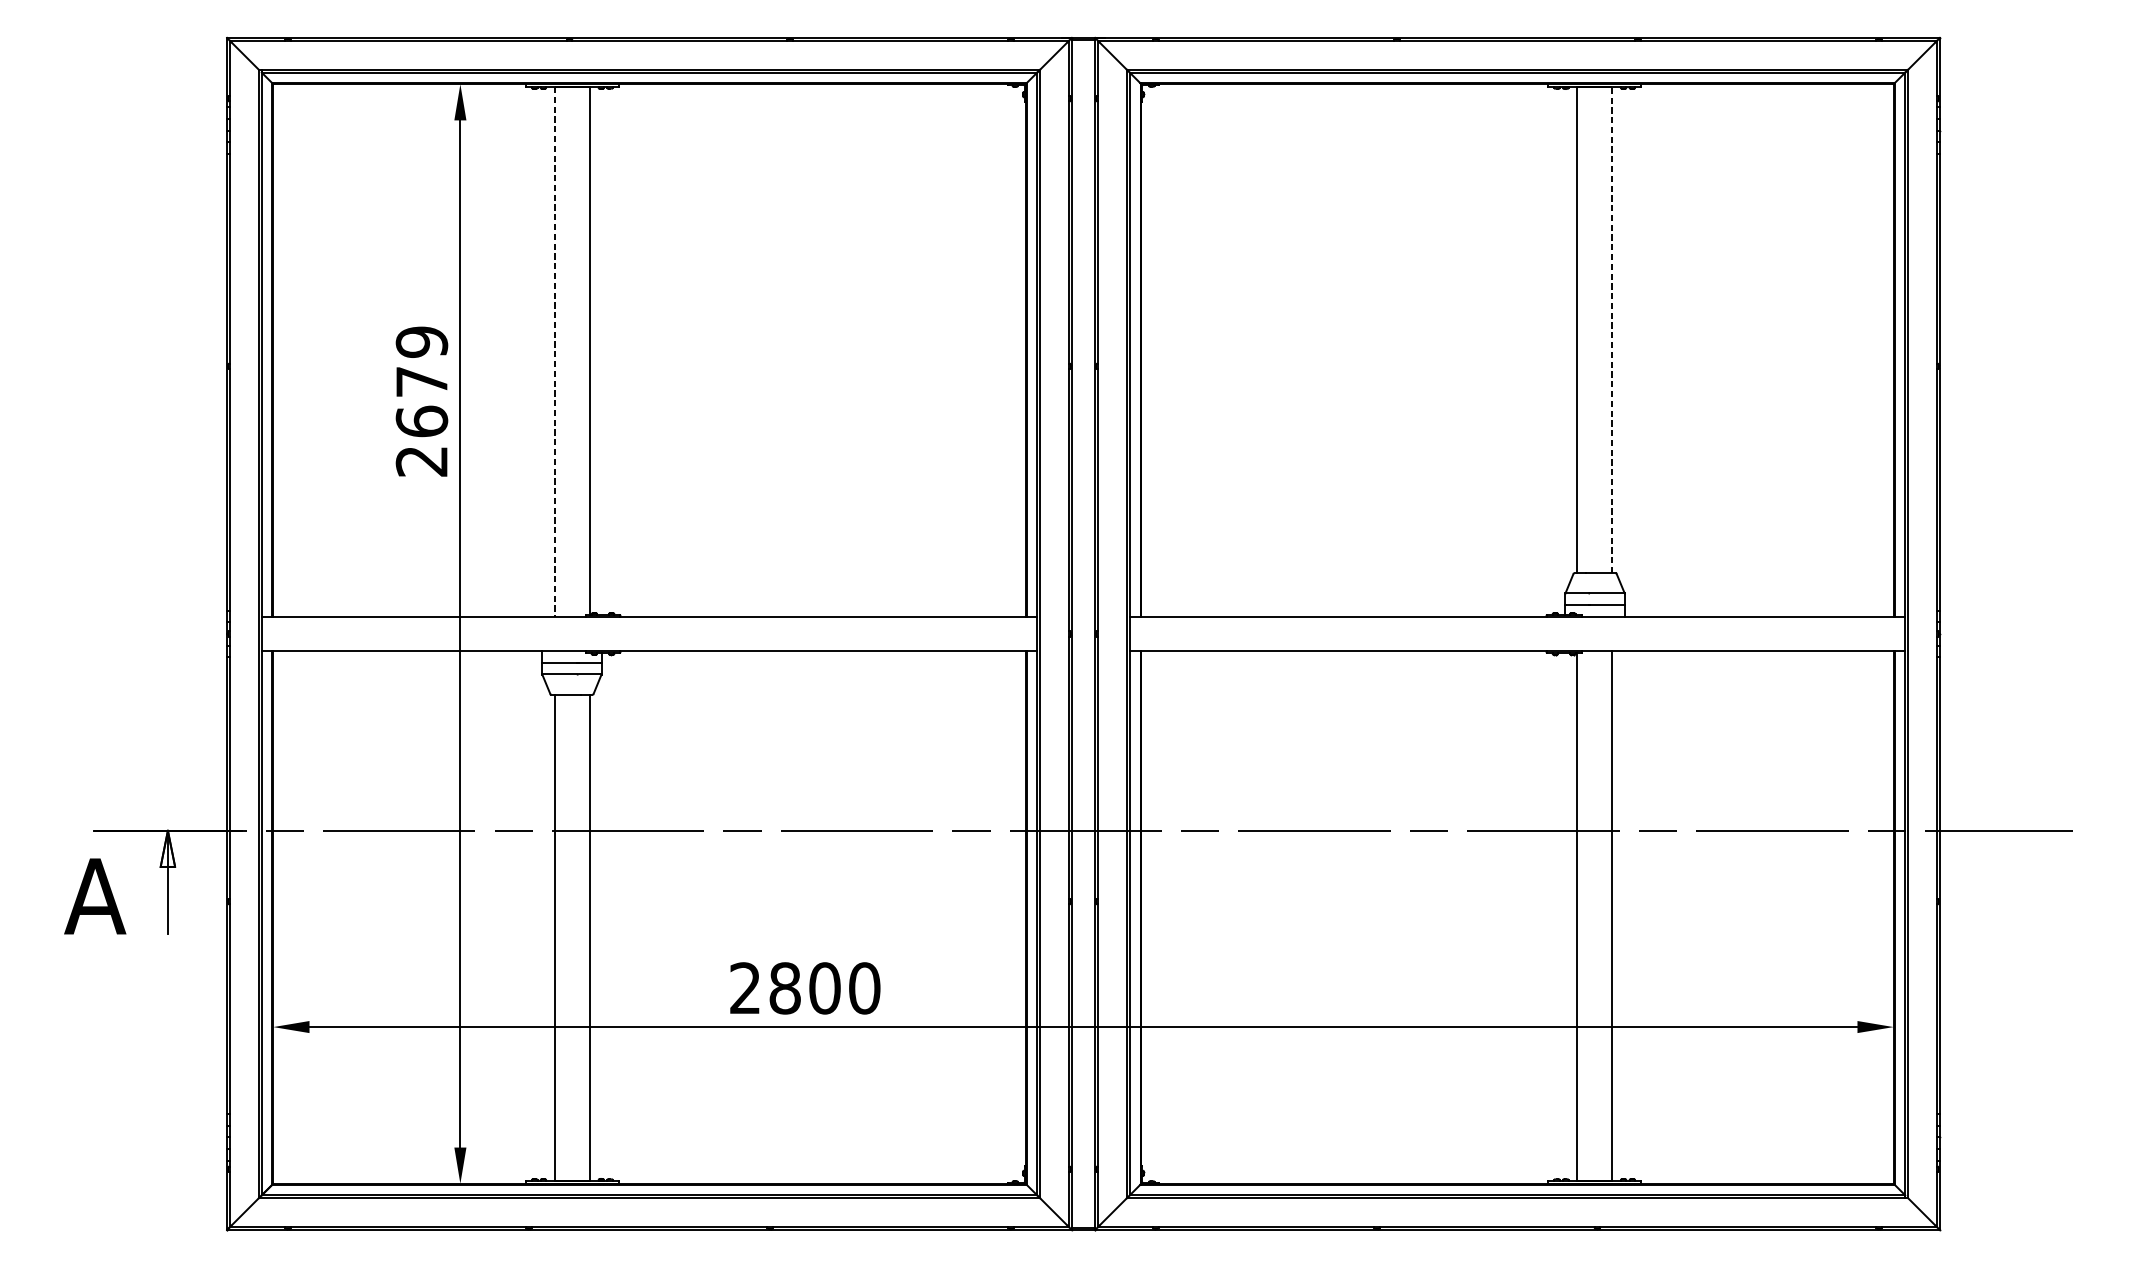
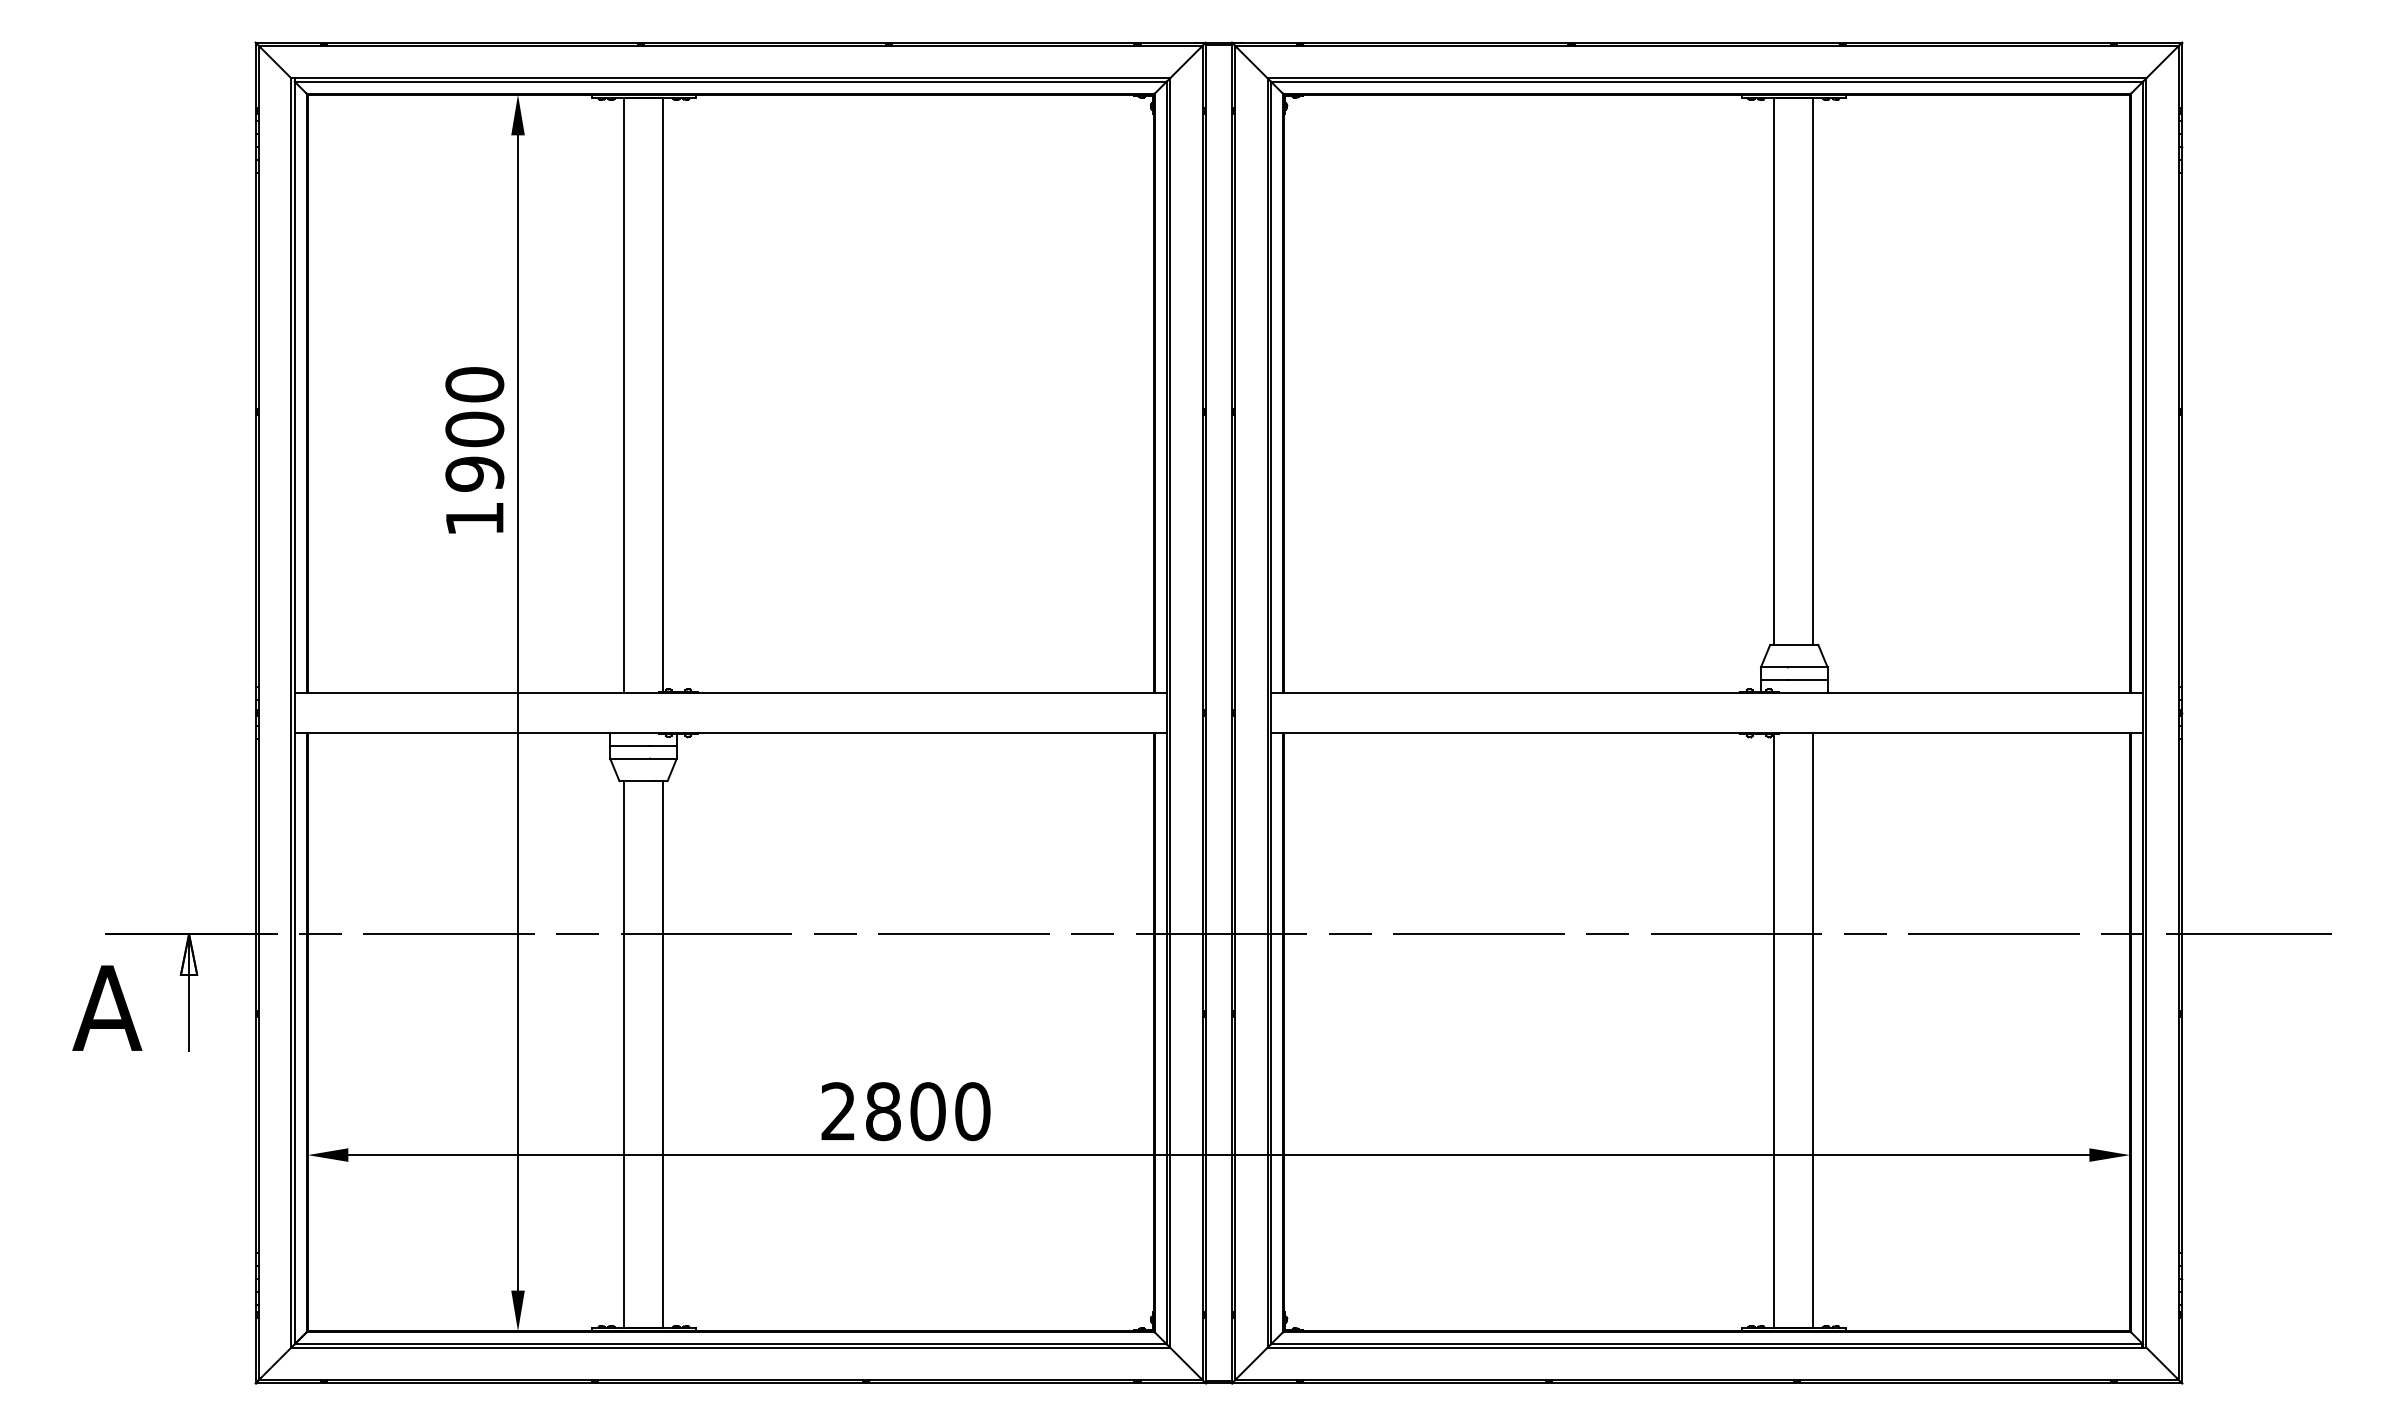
line: (1612, 329) -> (1813, 370), dashed -> solid
line: (555, 351) -> (624, 395), dashed -> solid
text: (421, 401) -> (474, 451), 2679 -> 1900

